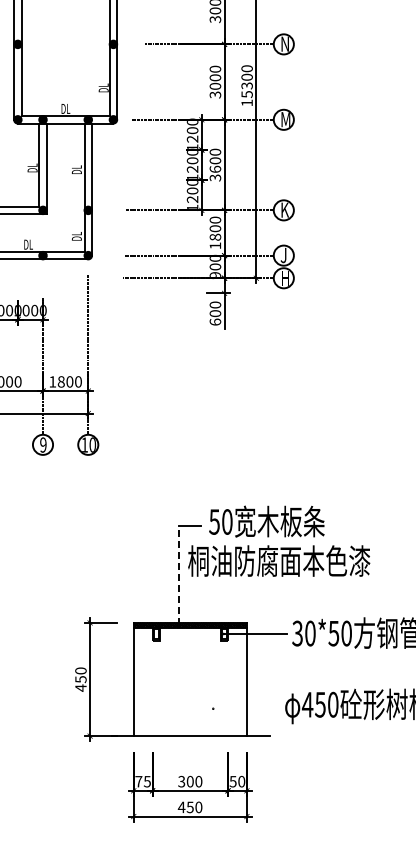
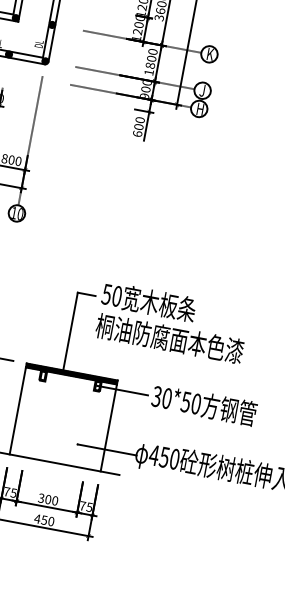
text: (279, 560) -> (170, 338), moved
line: (179, 575) -> (70, 332), dashed -> solid
line: (249, 708) -> (106, 449), added
text: (237, 781) -> (86, 506), 50 -> 75

